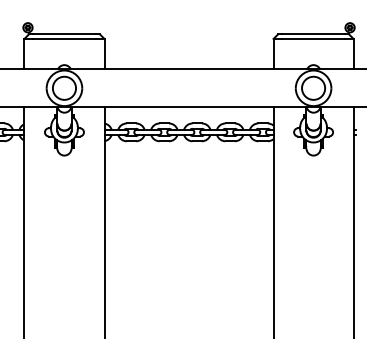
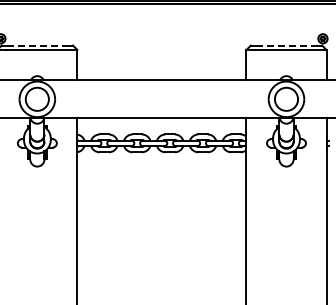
line: (63, 34) -> (36, 45), solid -> dashed
line: (313, 34) -> (286, 45), solid -> dashed

